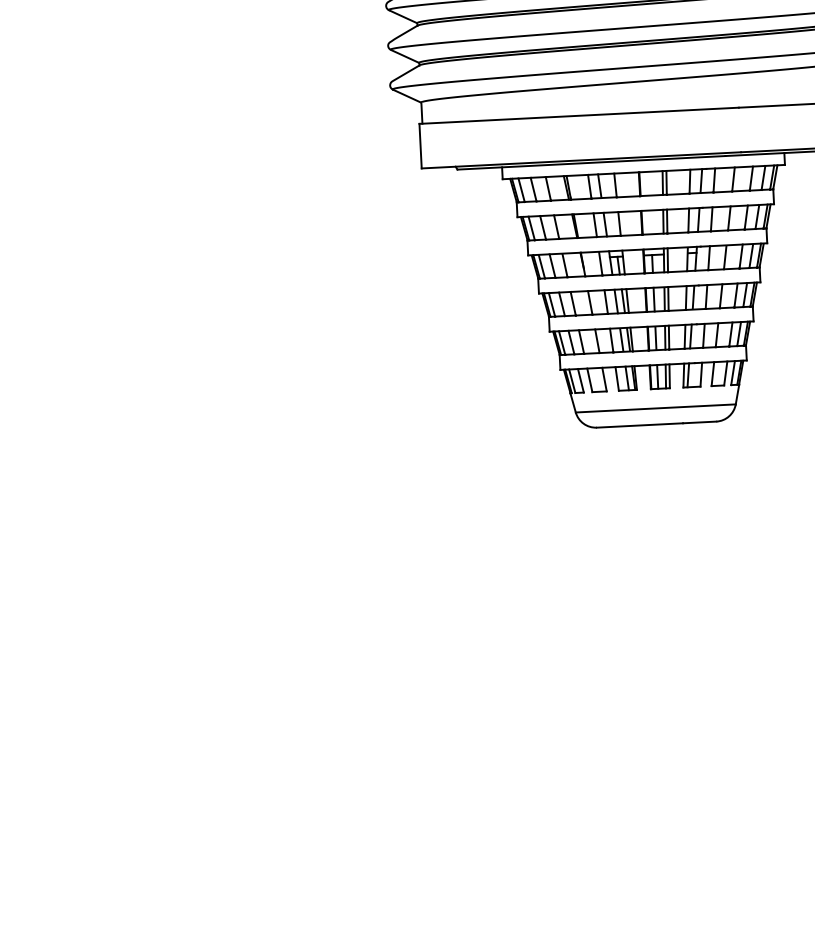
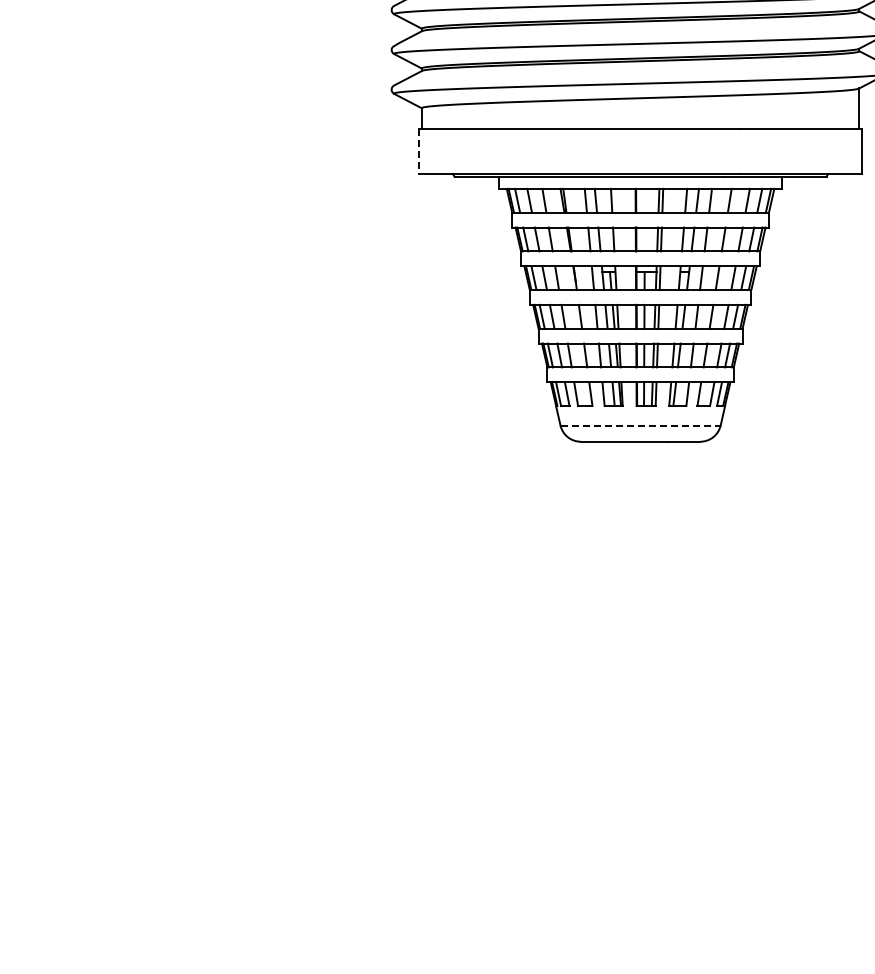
line: (420, 147) -> (418, 152), solid -> dashed
line: (656, 408) -> (641, 425), solid -> dashed

